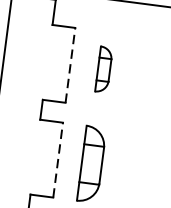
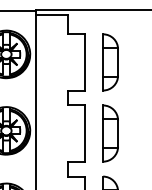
line: (70, 64) -> (85, 61), dashed -> solid
part: (103, 69) -> (110, 62), size x1.67
line: (58, 160) -> (85, 133), dashed -> solid

